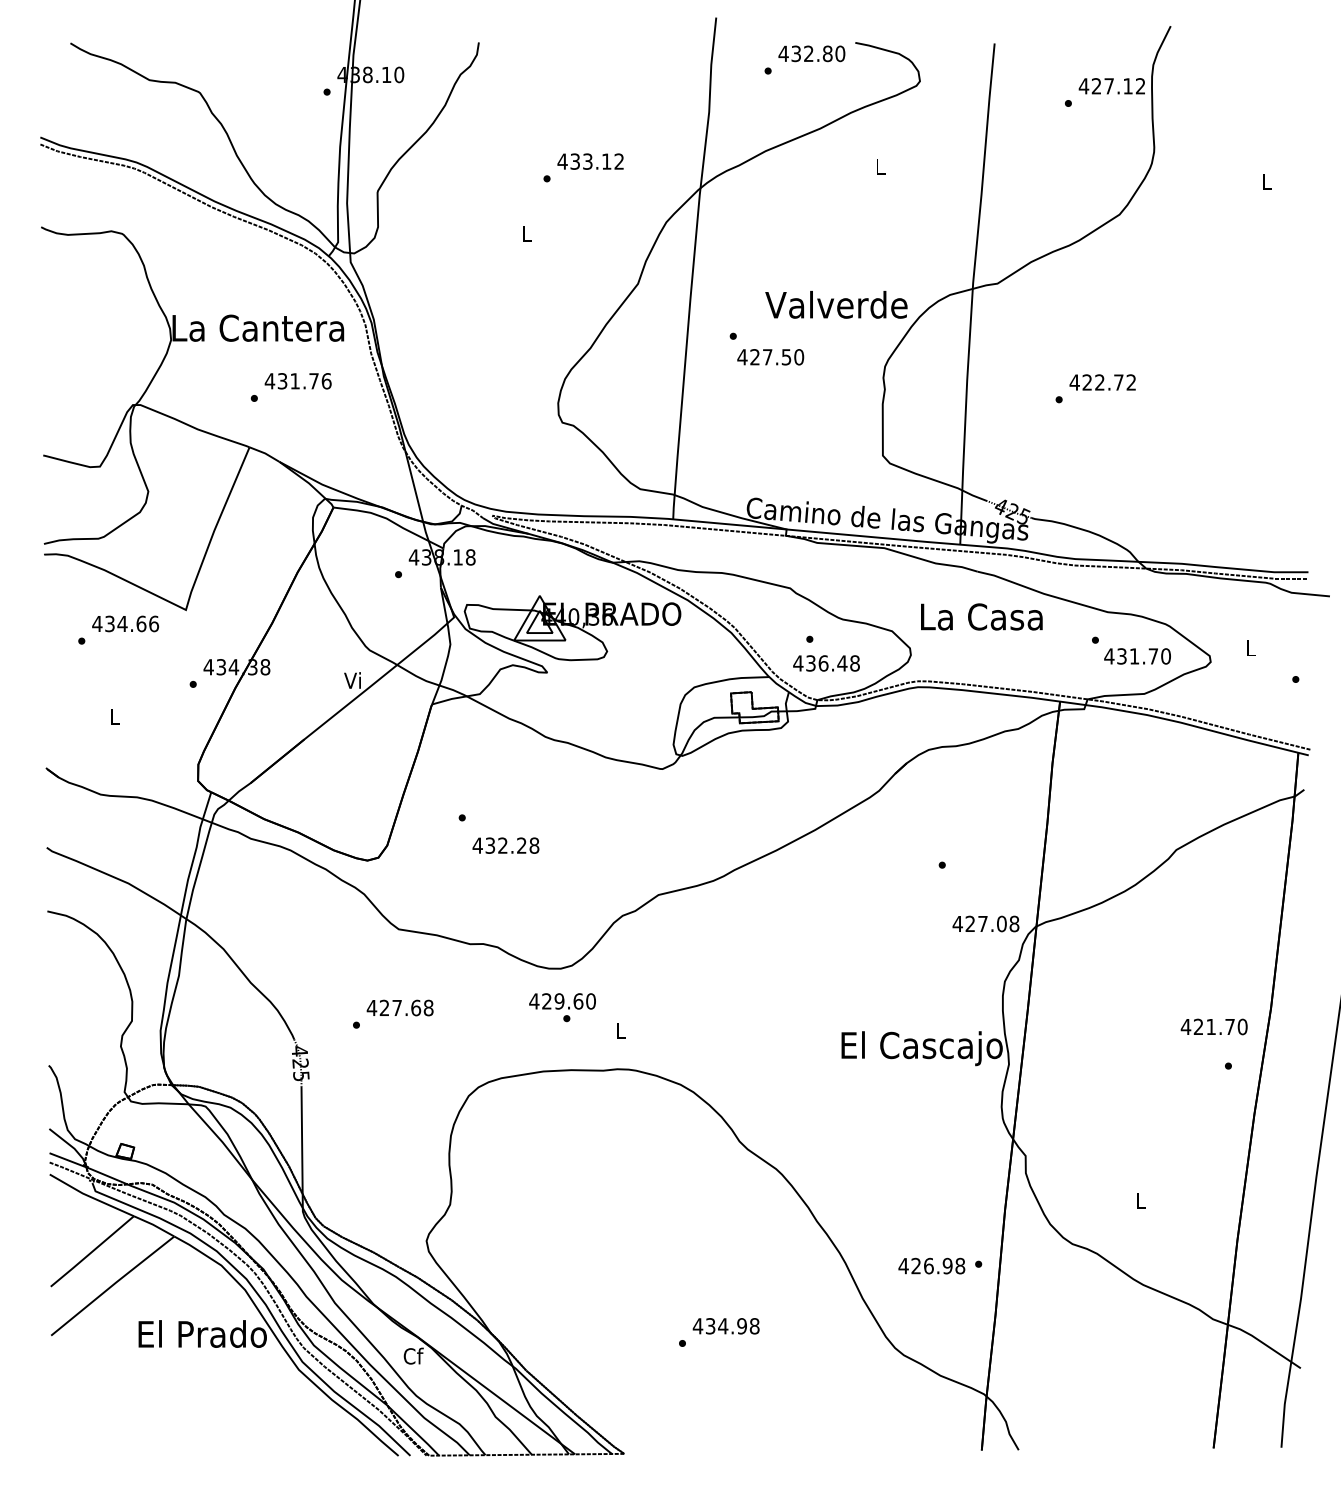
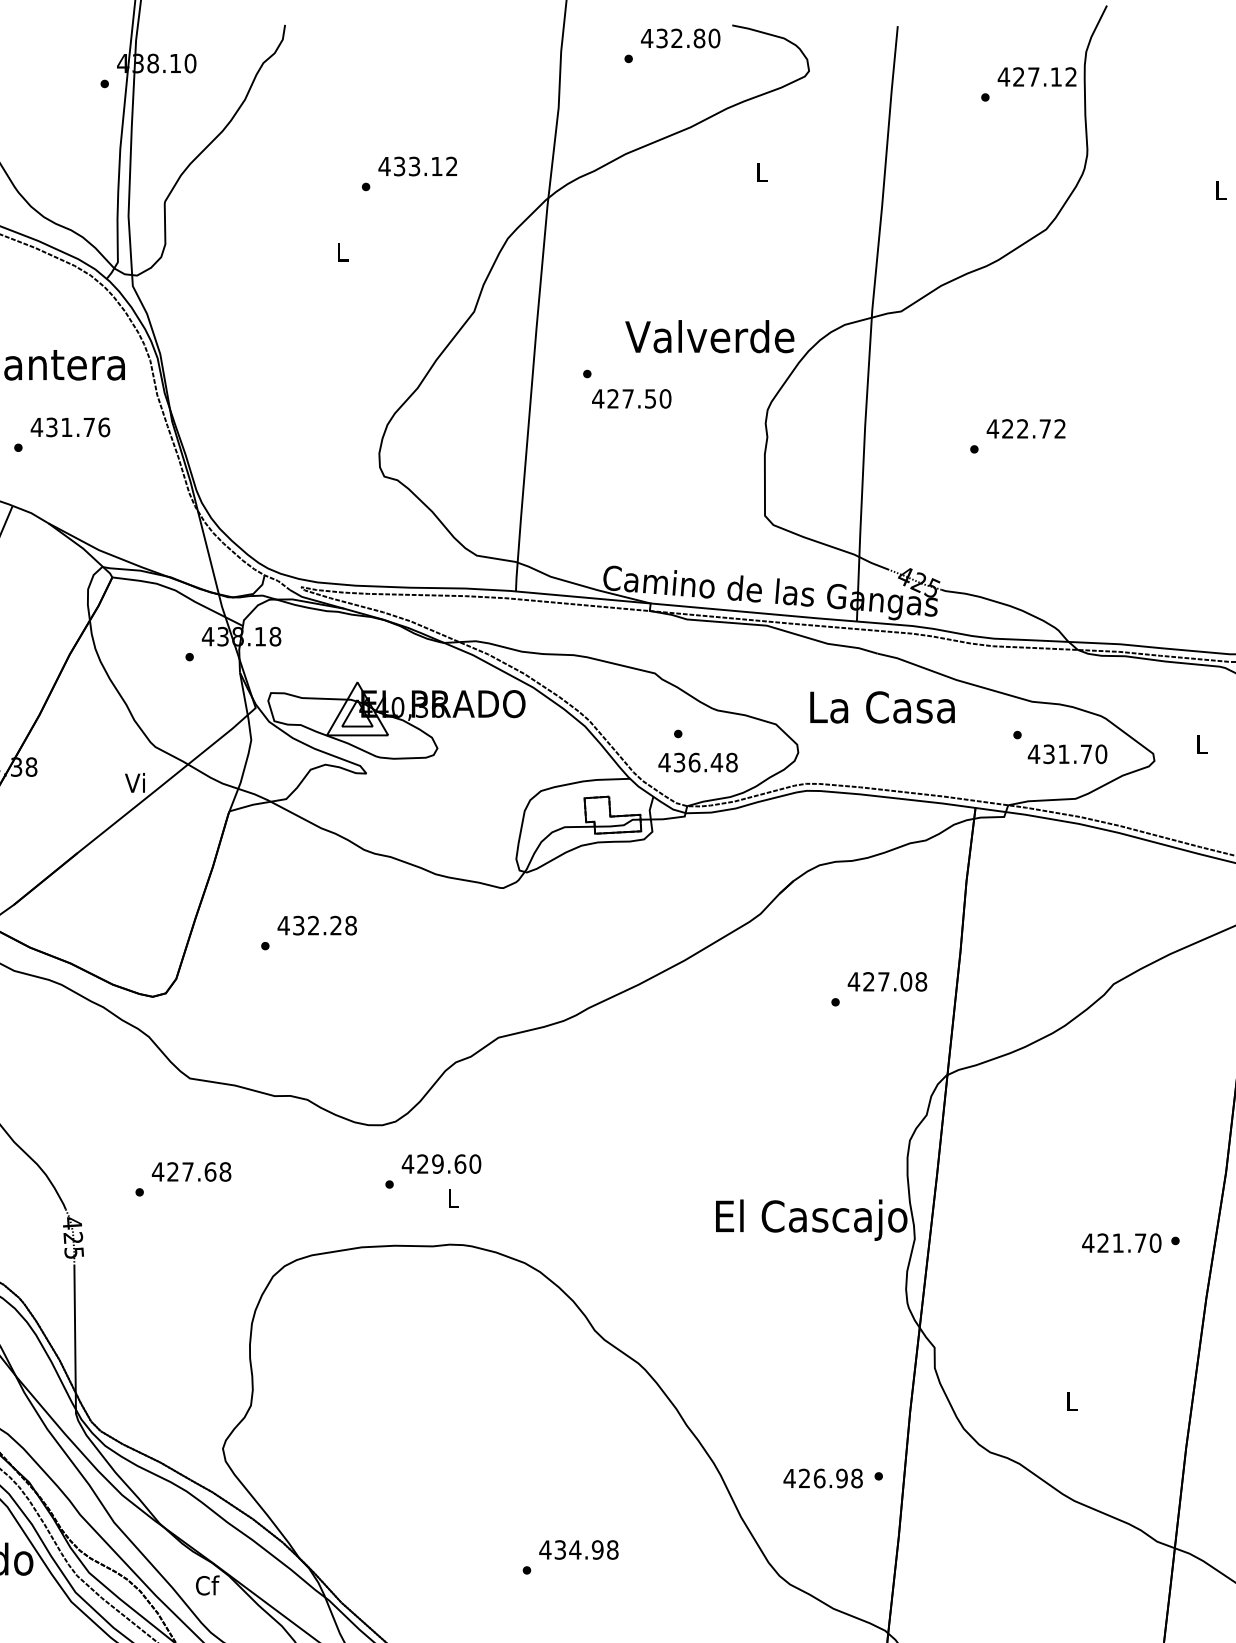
text: (505, 845) -> (316, 925), moved
text: (985, 923) -> (886, 981), moved
text: (562, 1001) -> (441, 1164), moved
text: (1213, 1026) -> (1120, 1242), moved

